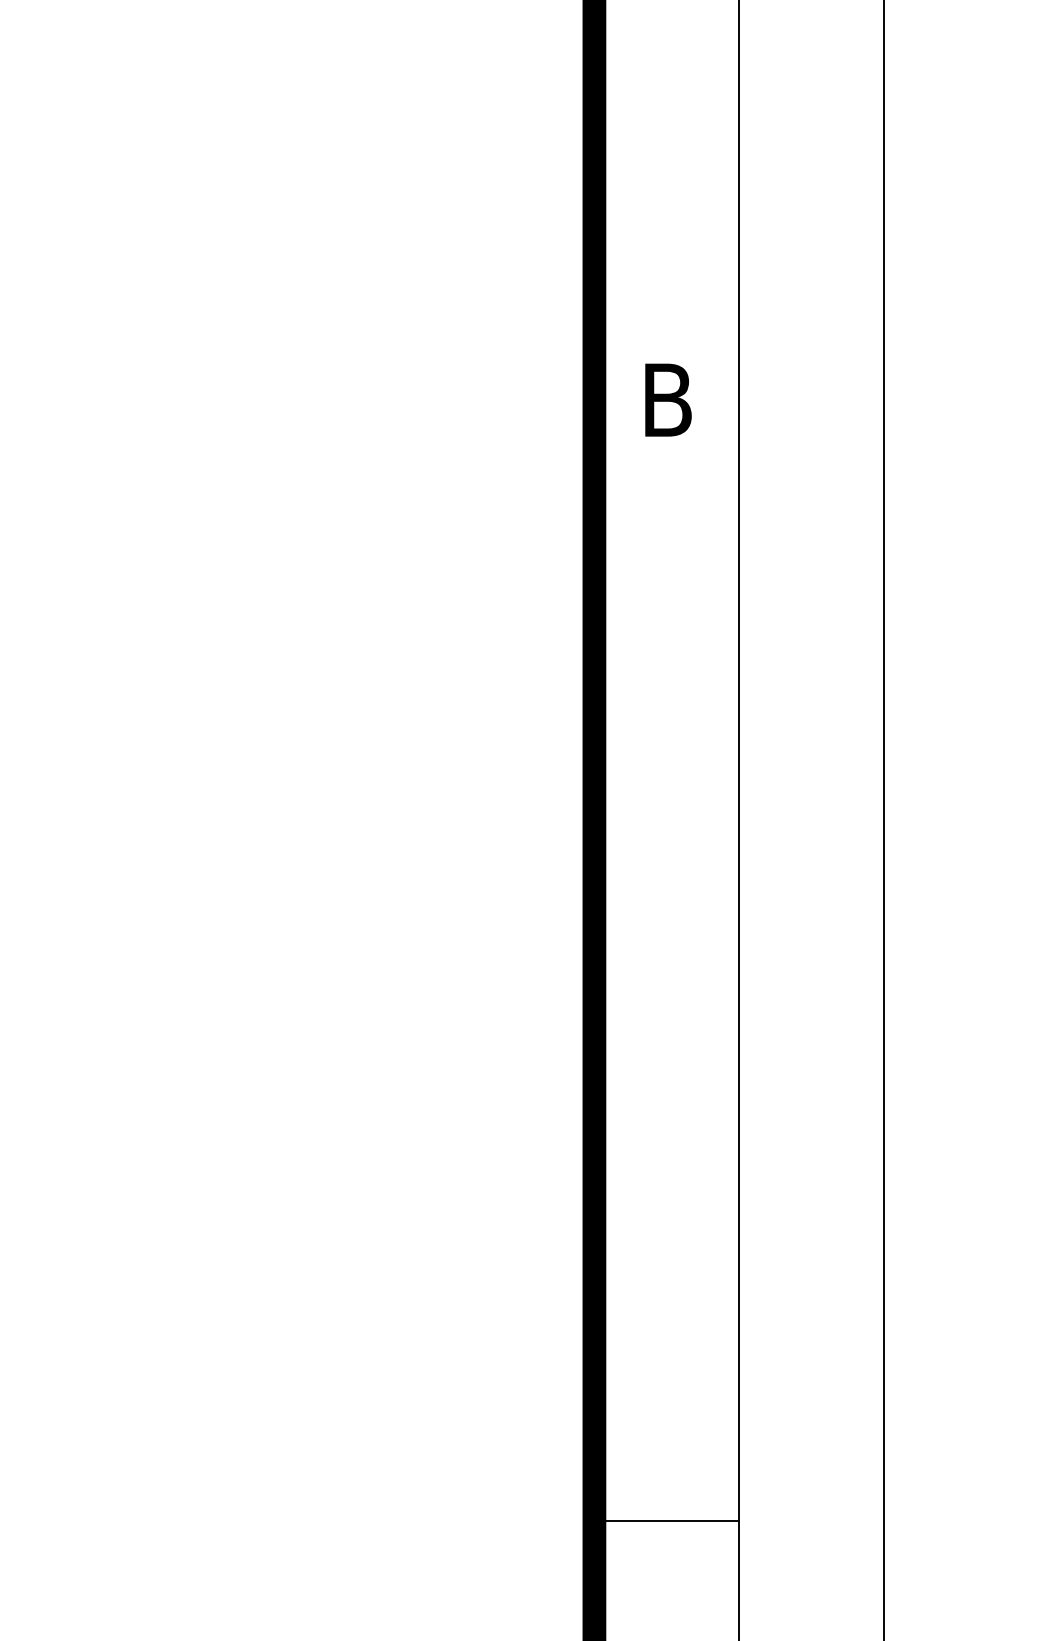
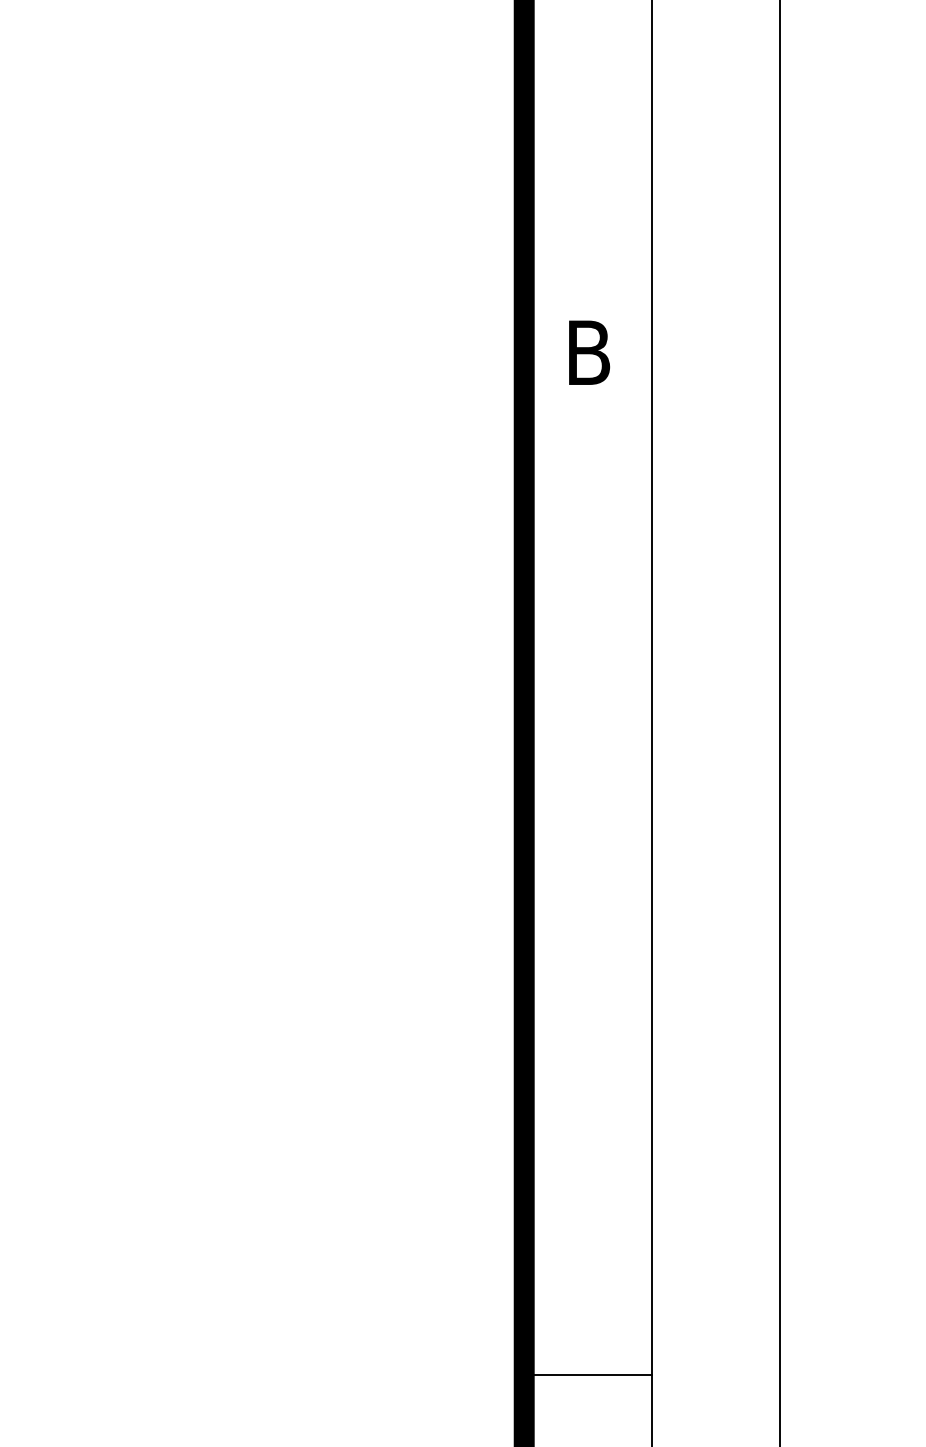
line: (666, 1521) -> (587, 1375), moved

